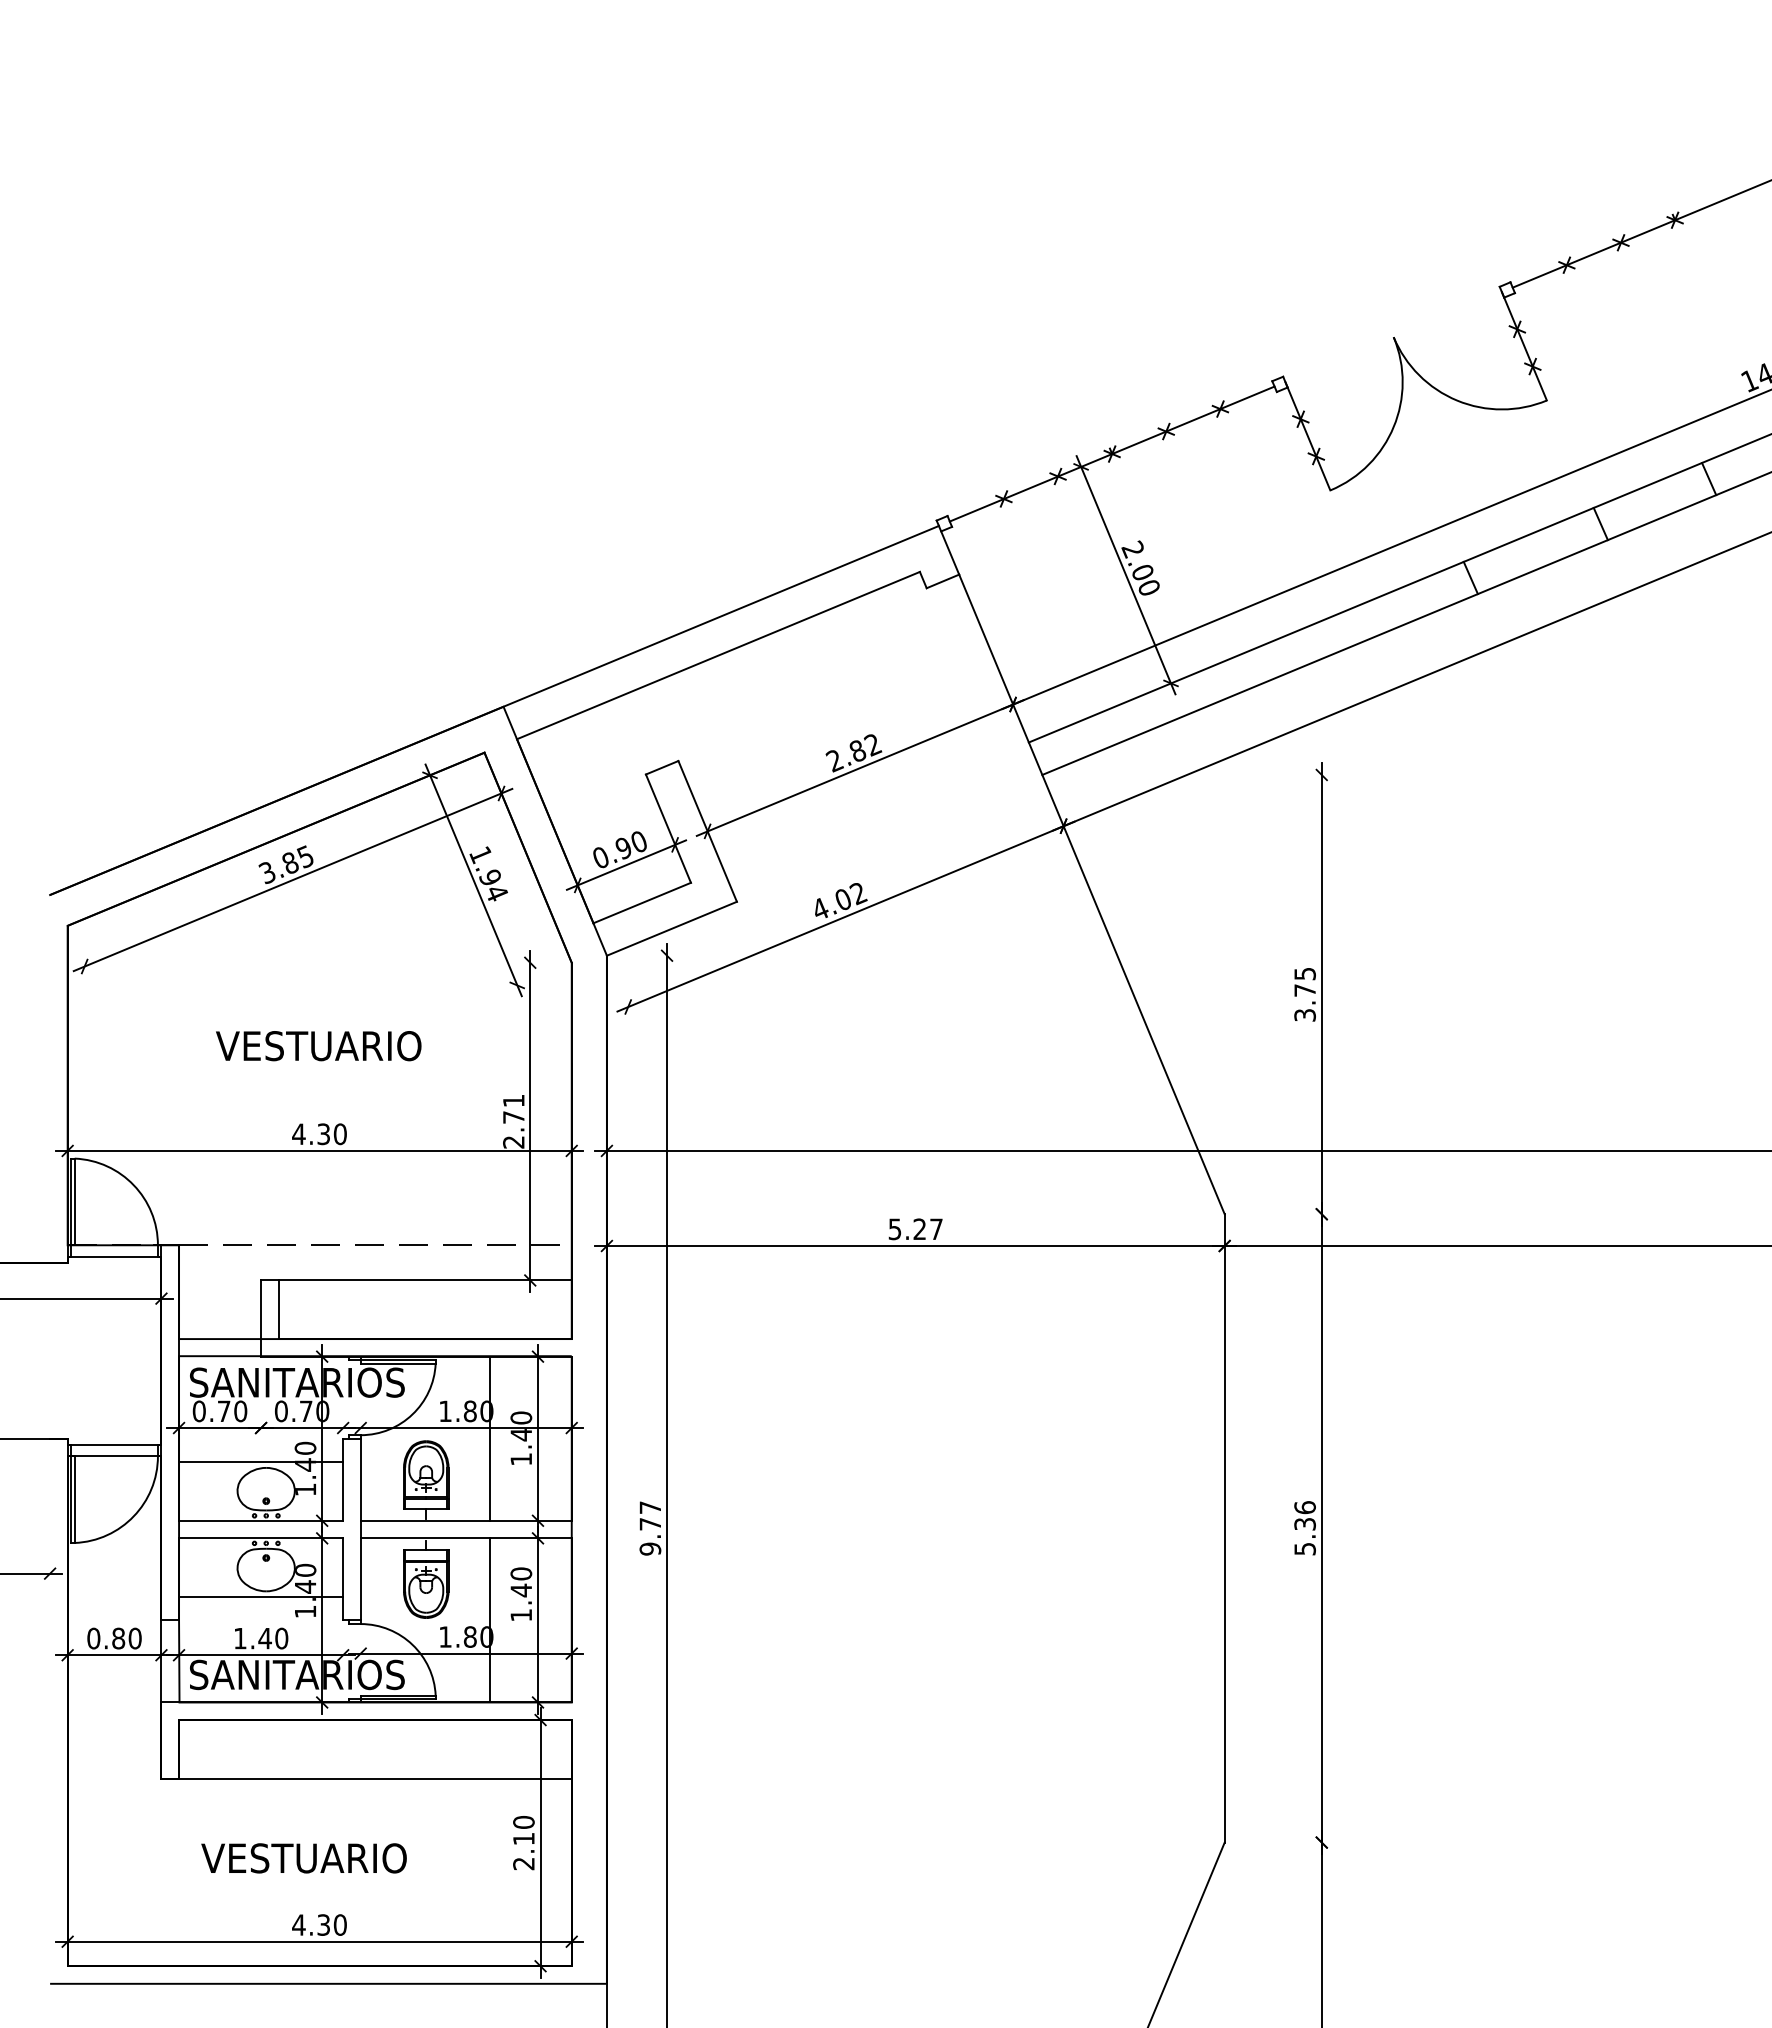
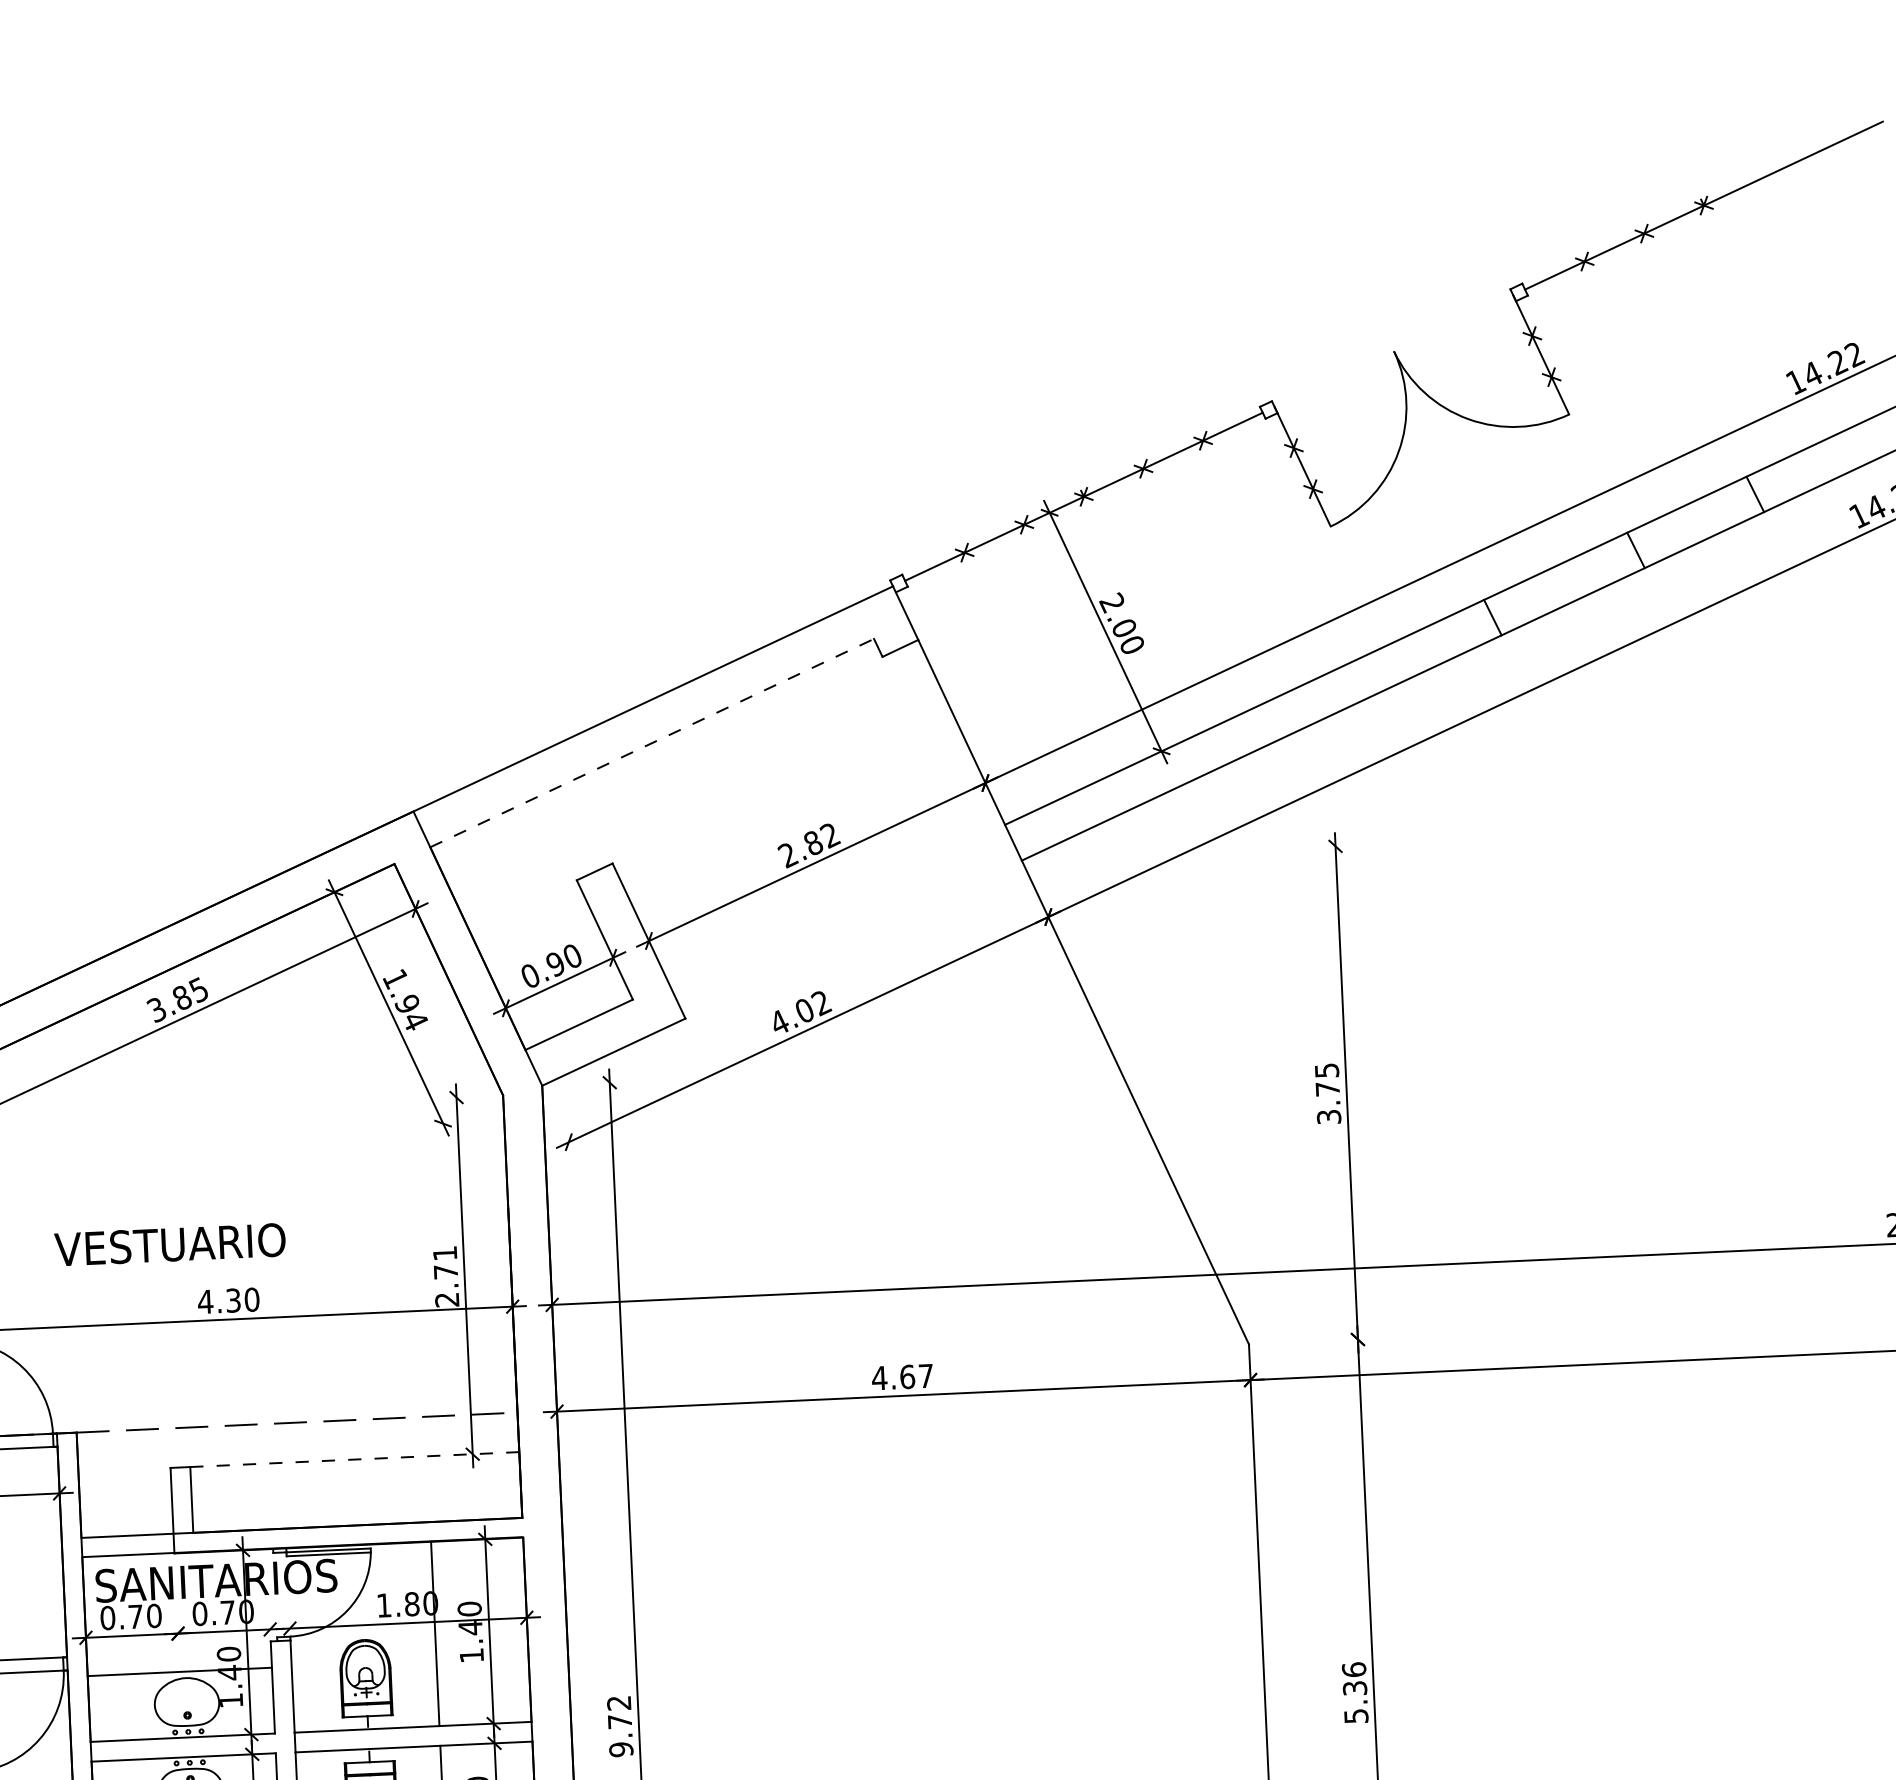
line: (718, 655) -> (652, 743), solid -> dashed
text: (318, 1046) -> (169, 1245), moved
text: (907, 1229) -> (893, 1377), 5.27 -> 4.67
line: (425, 1280) -> (355, 1459), solid -> dashed
text: (649, 1507) -> (618, 1703), 9.77 -> 9.72

